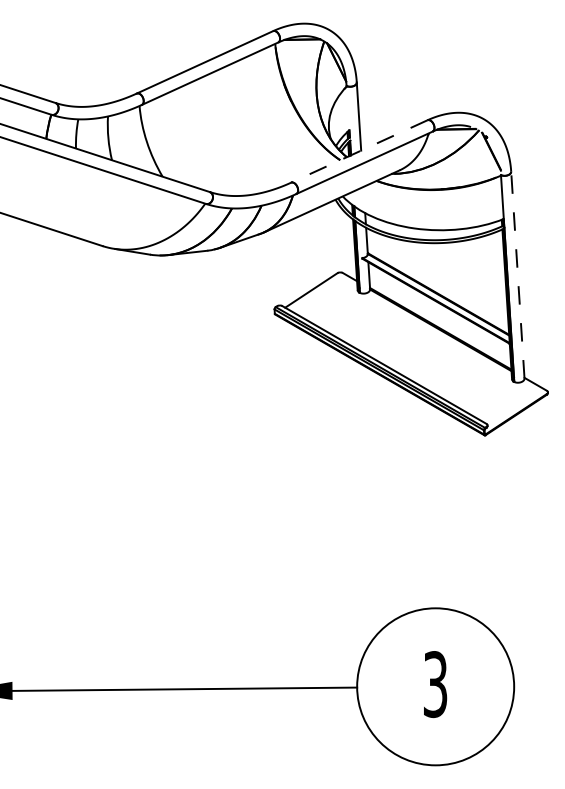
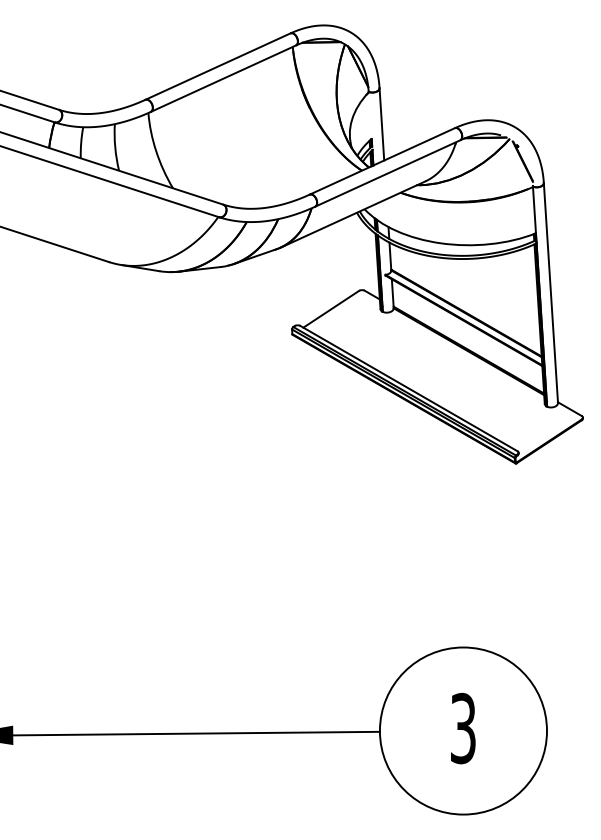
line: (359, 151) -> (382, 161), dashed -> solid
line: (517, 275) -> (550, 293), dashed -> solid

